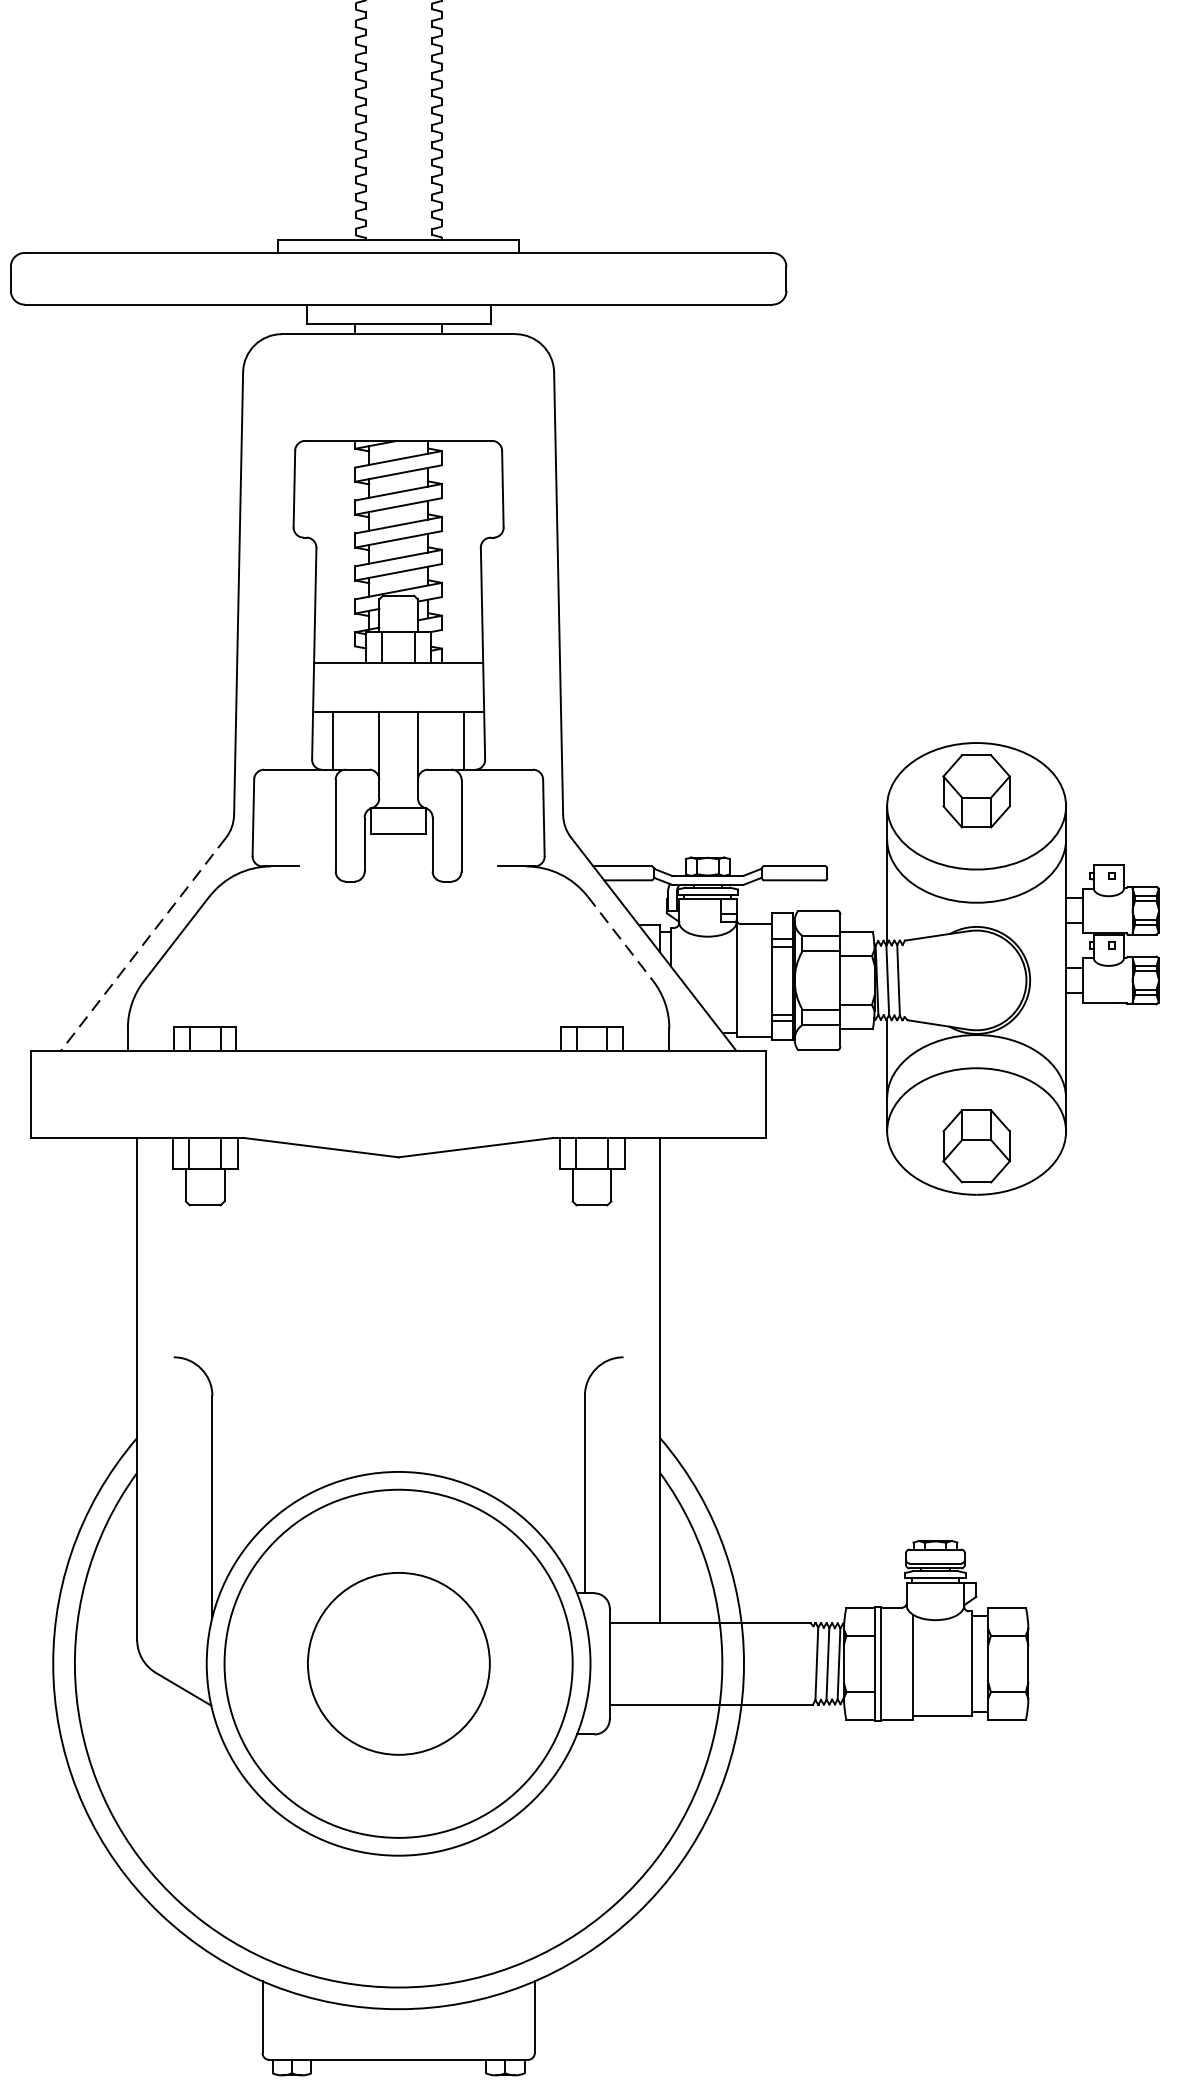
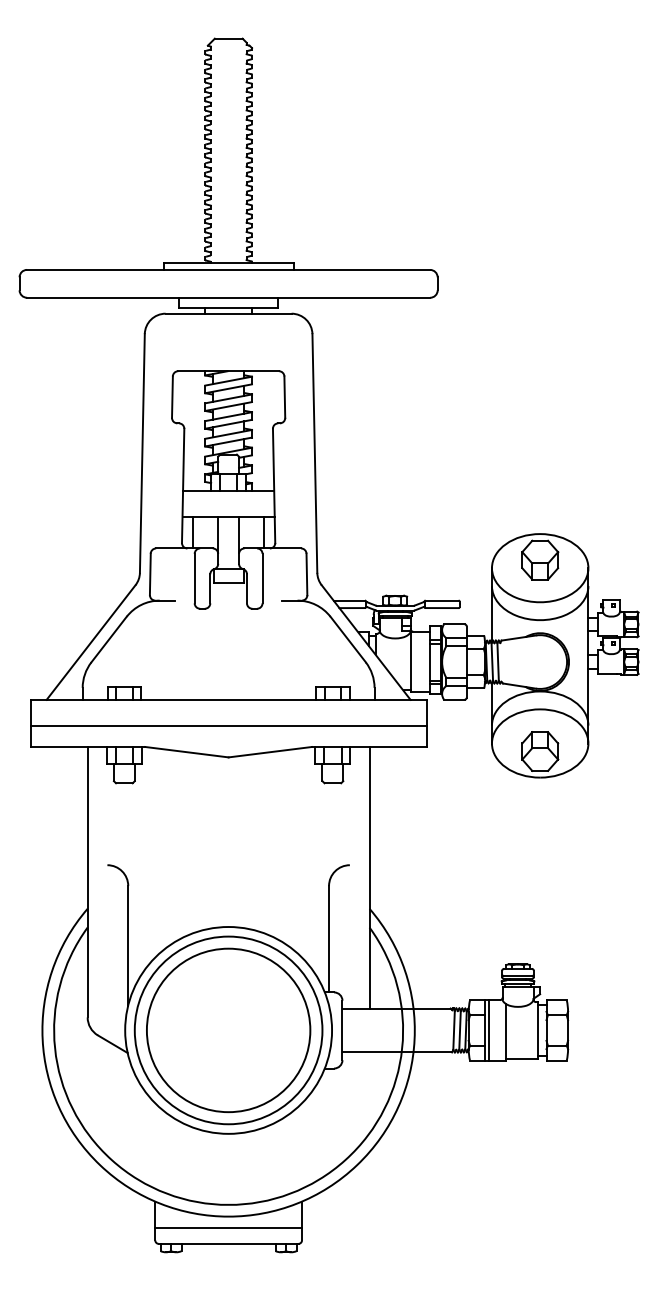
line: (620, 938) -> (348, 639), dashed -> solid
line: (144, 944) -> (91, 642), dashed -> solid
line: (398, 1098) -> (228, 725), added
circle: (398, 1663) -> (228, 1030), size x1.67
line: (398, 2029) -> (228, 1227), added

